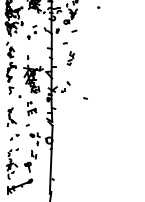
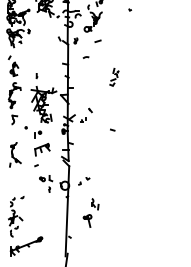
part: (31, 32) -> (41, 42), removed
part: (70, 58) -> (114, 77), moved
part: (32, 108) -> (42, 143), size x1.4
part: (14, 137) -> (84, 181), moved
part: (30, 160) -> (90, 212), moved

